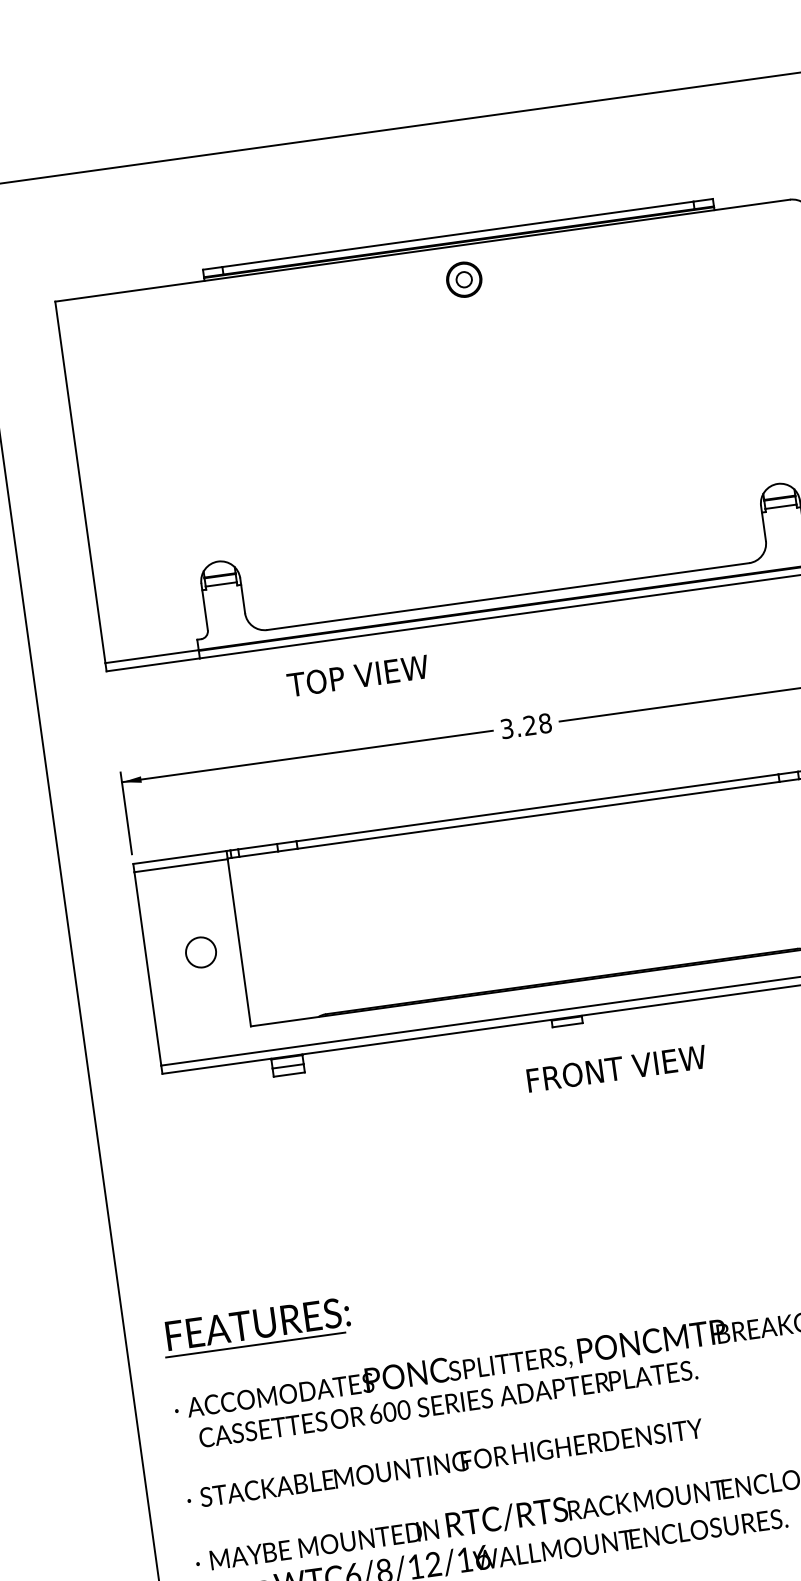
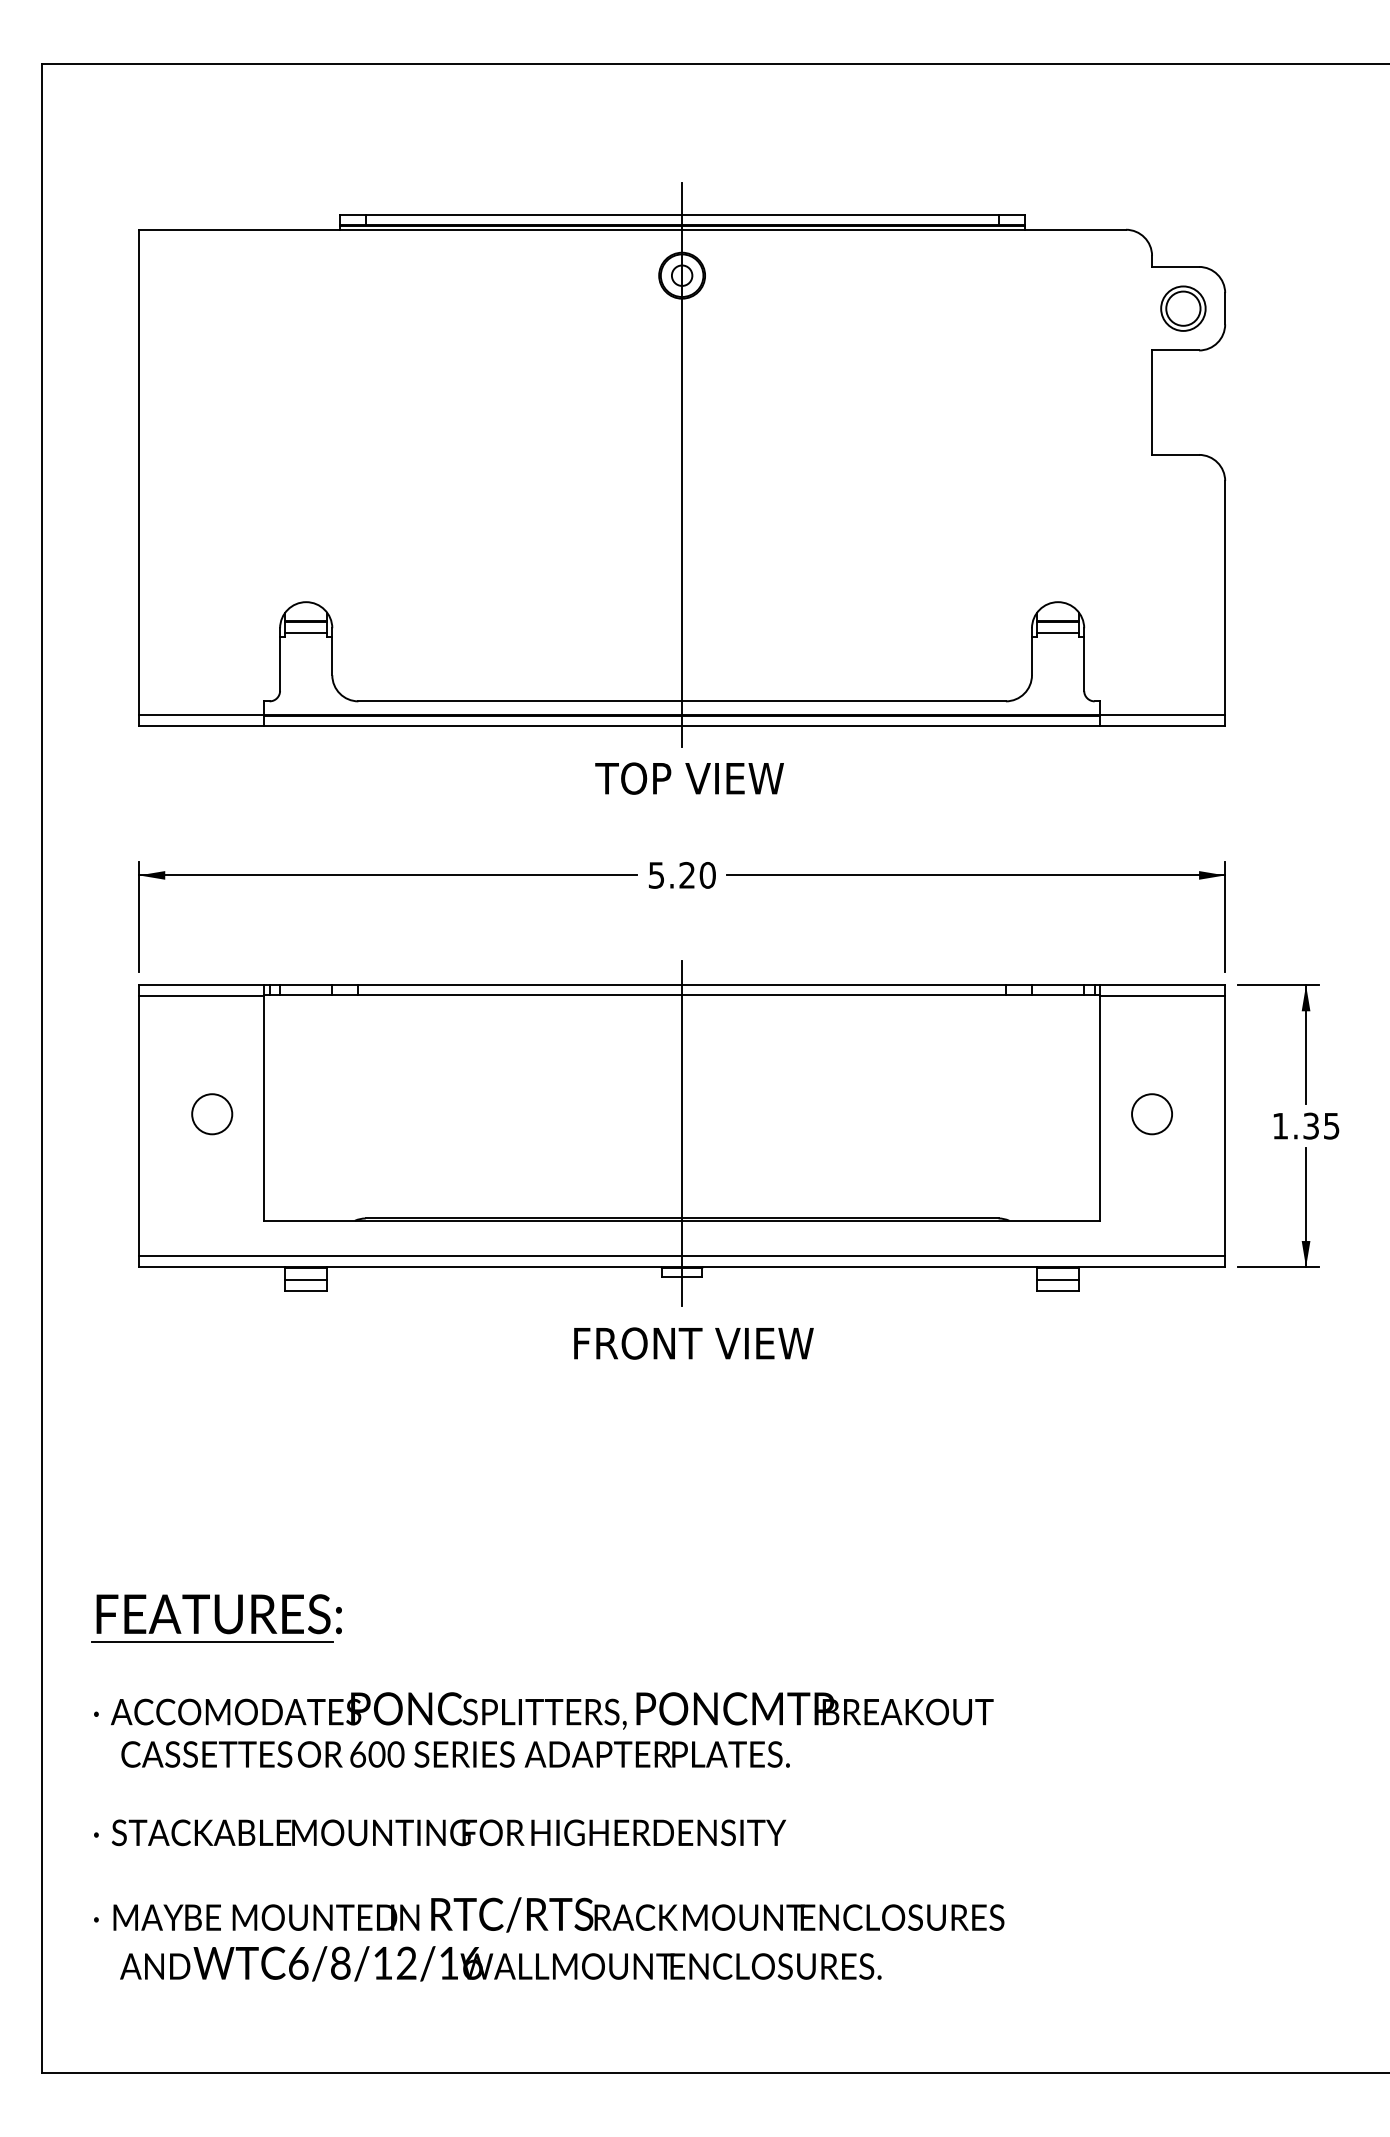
line: (484, 420) -> (682, 465), added
text: (357, 675) -> (689, 778), moved
text: (526, 725) -> (682, 874), 3.28 -> 5.20
line: (553, 918) -> (682, 1133), added
text: (616, 1068) -> (693, 1343), moved

